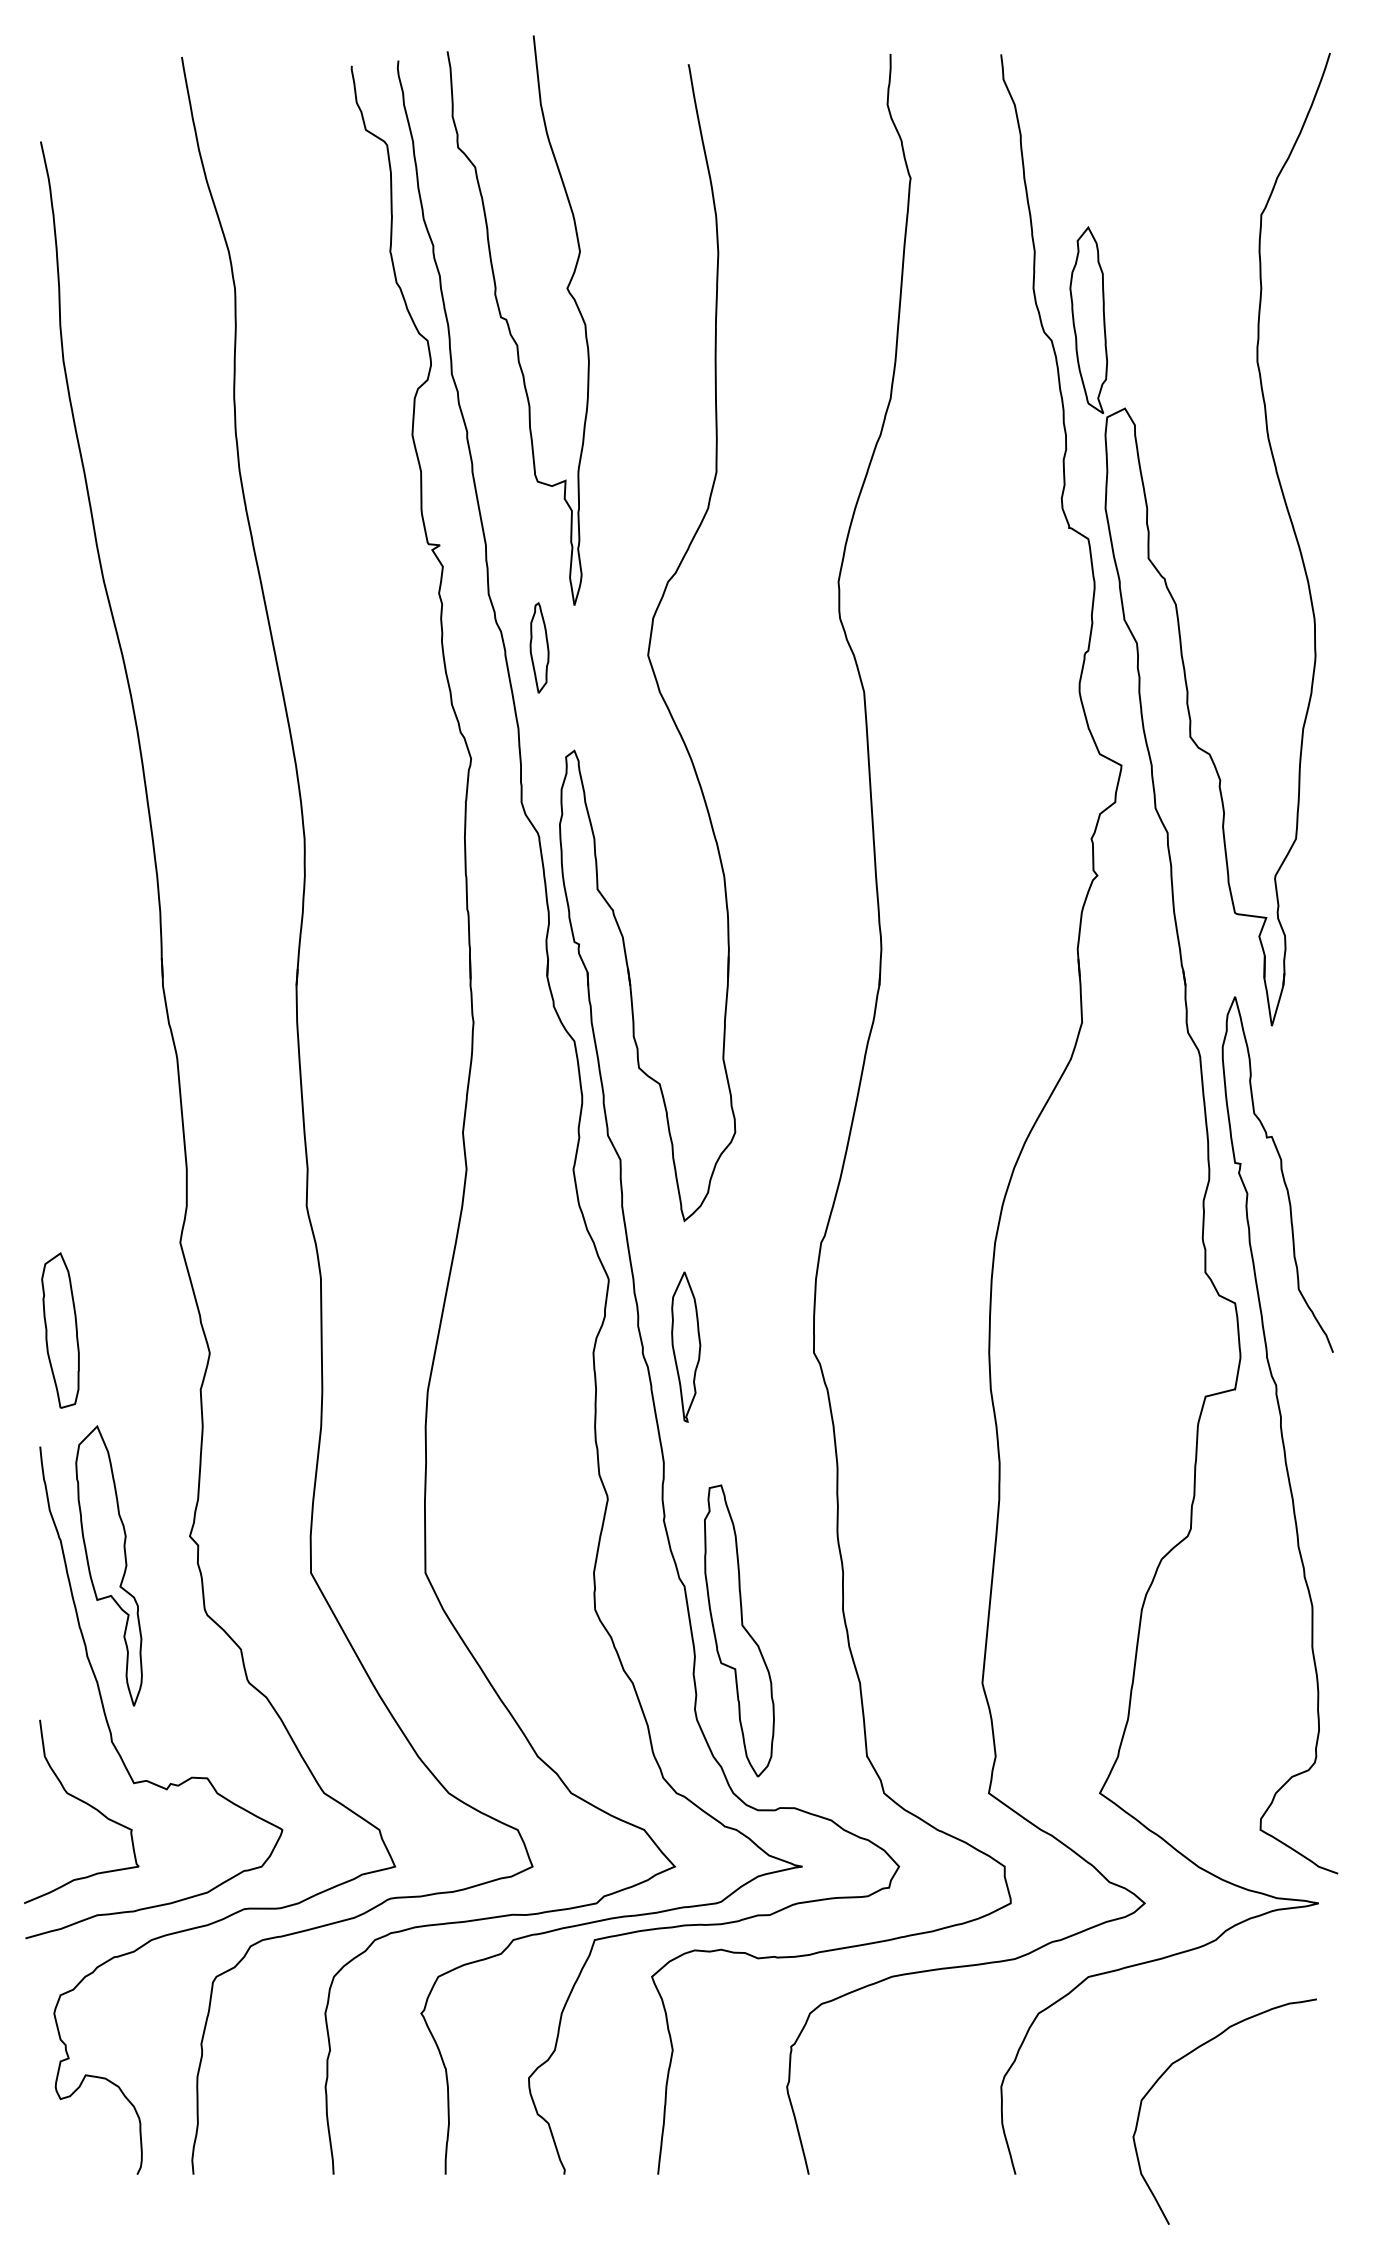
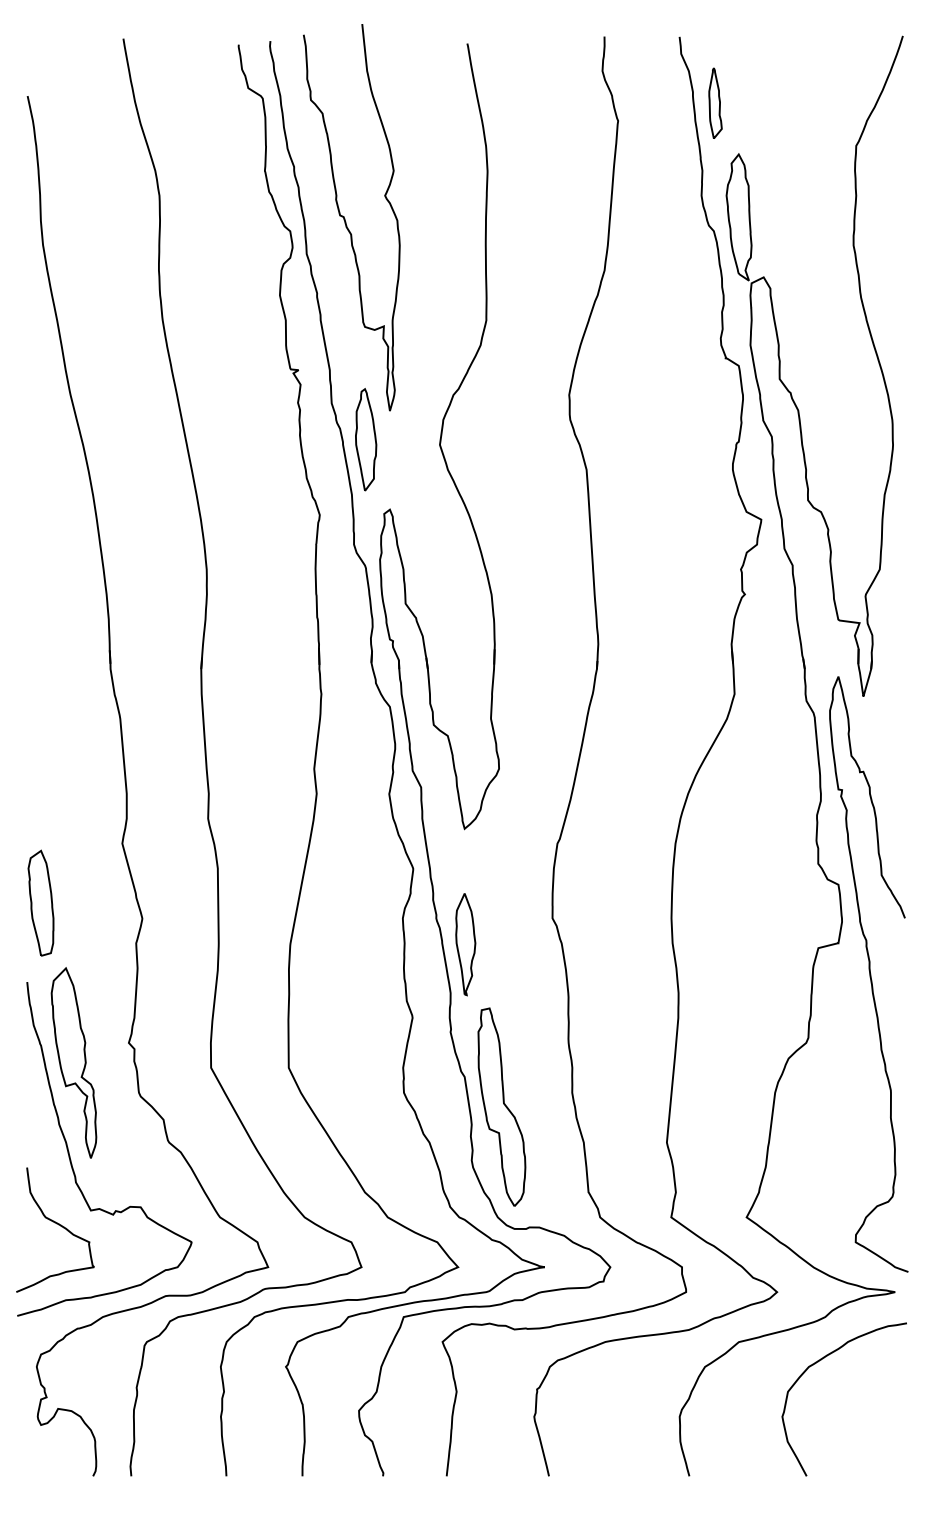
part: (1054, 151) -> (715, 102), added
part: (539, 647) -> (366, 439), size x1.67
part: (685, 1347) -> (465, 944), moved
curve: (1186, 2057) -> (818, 1362), moved

